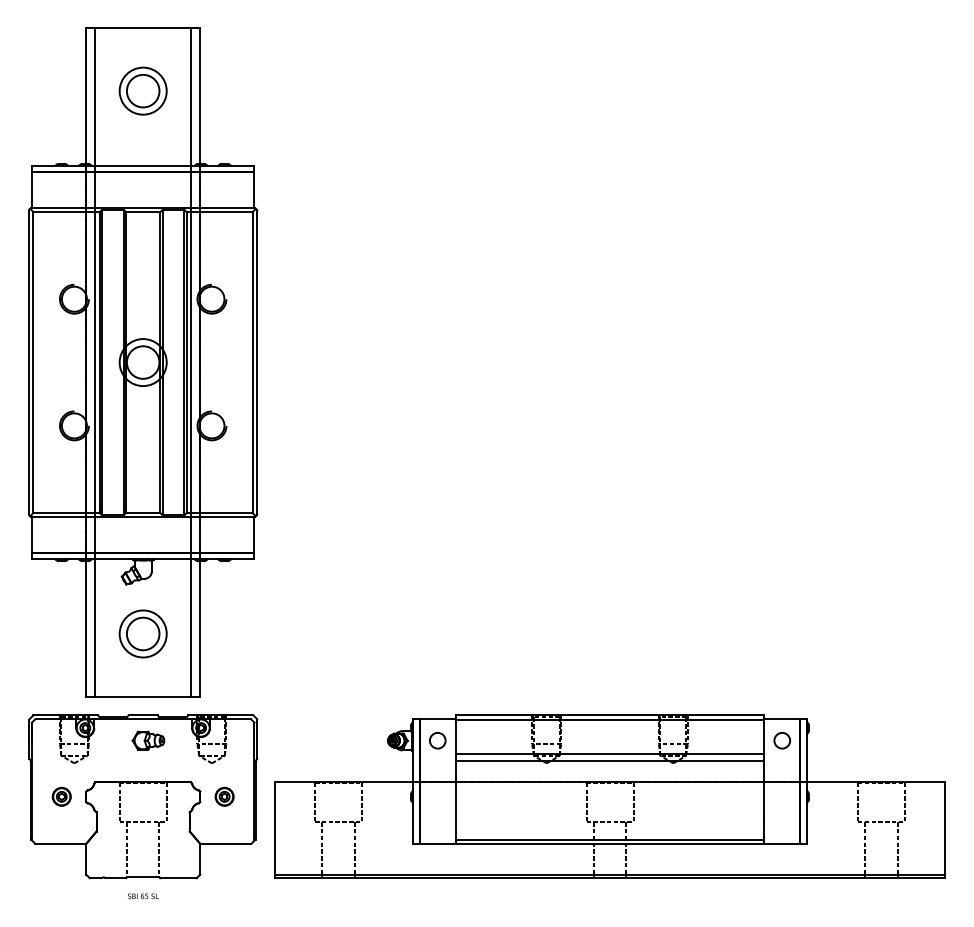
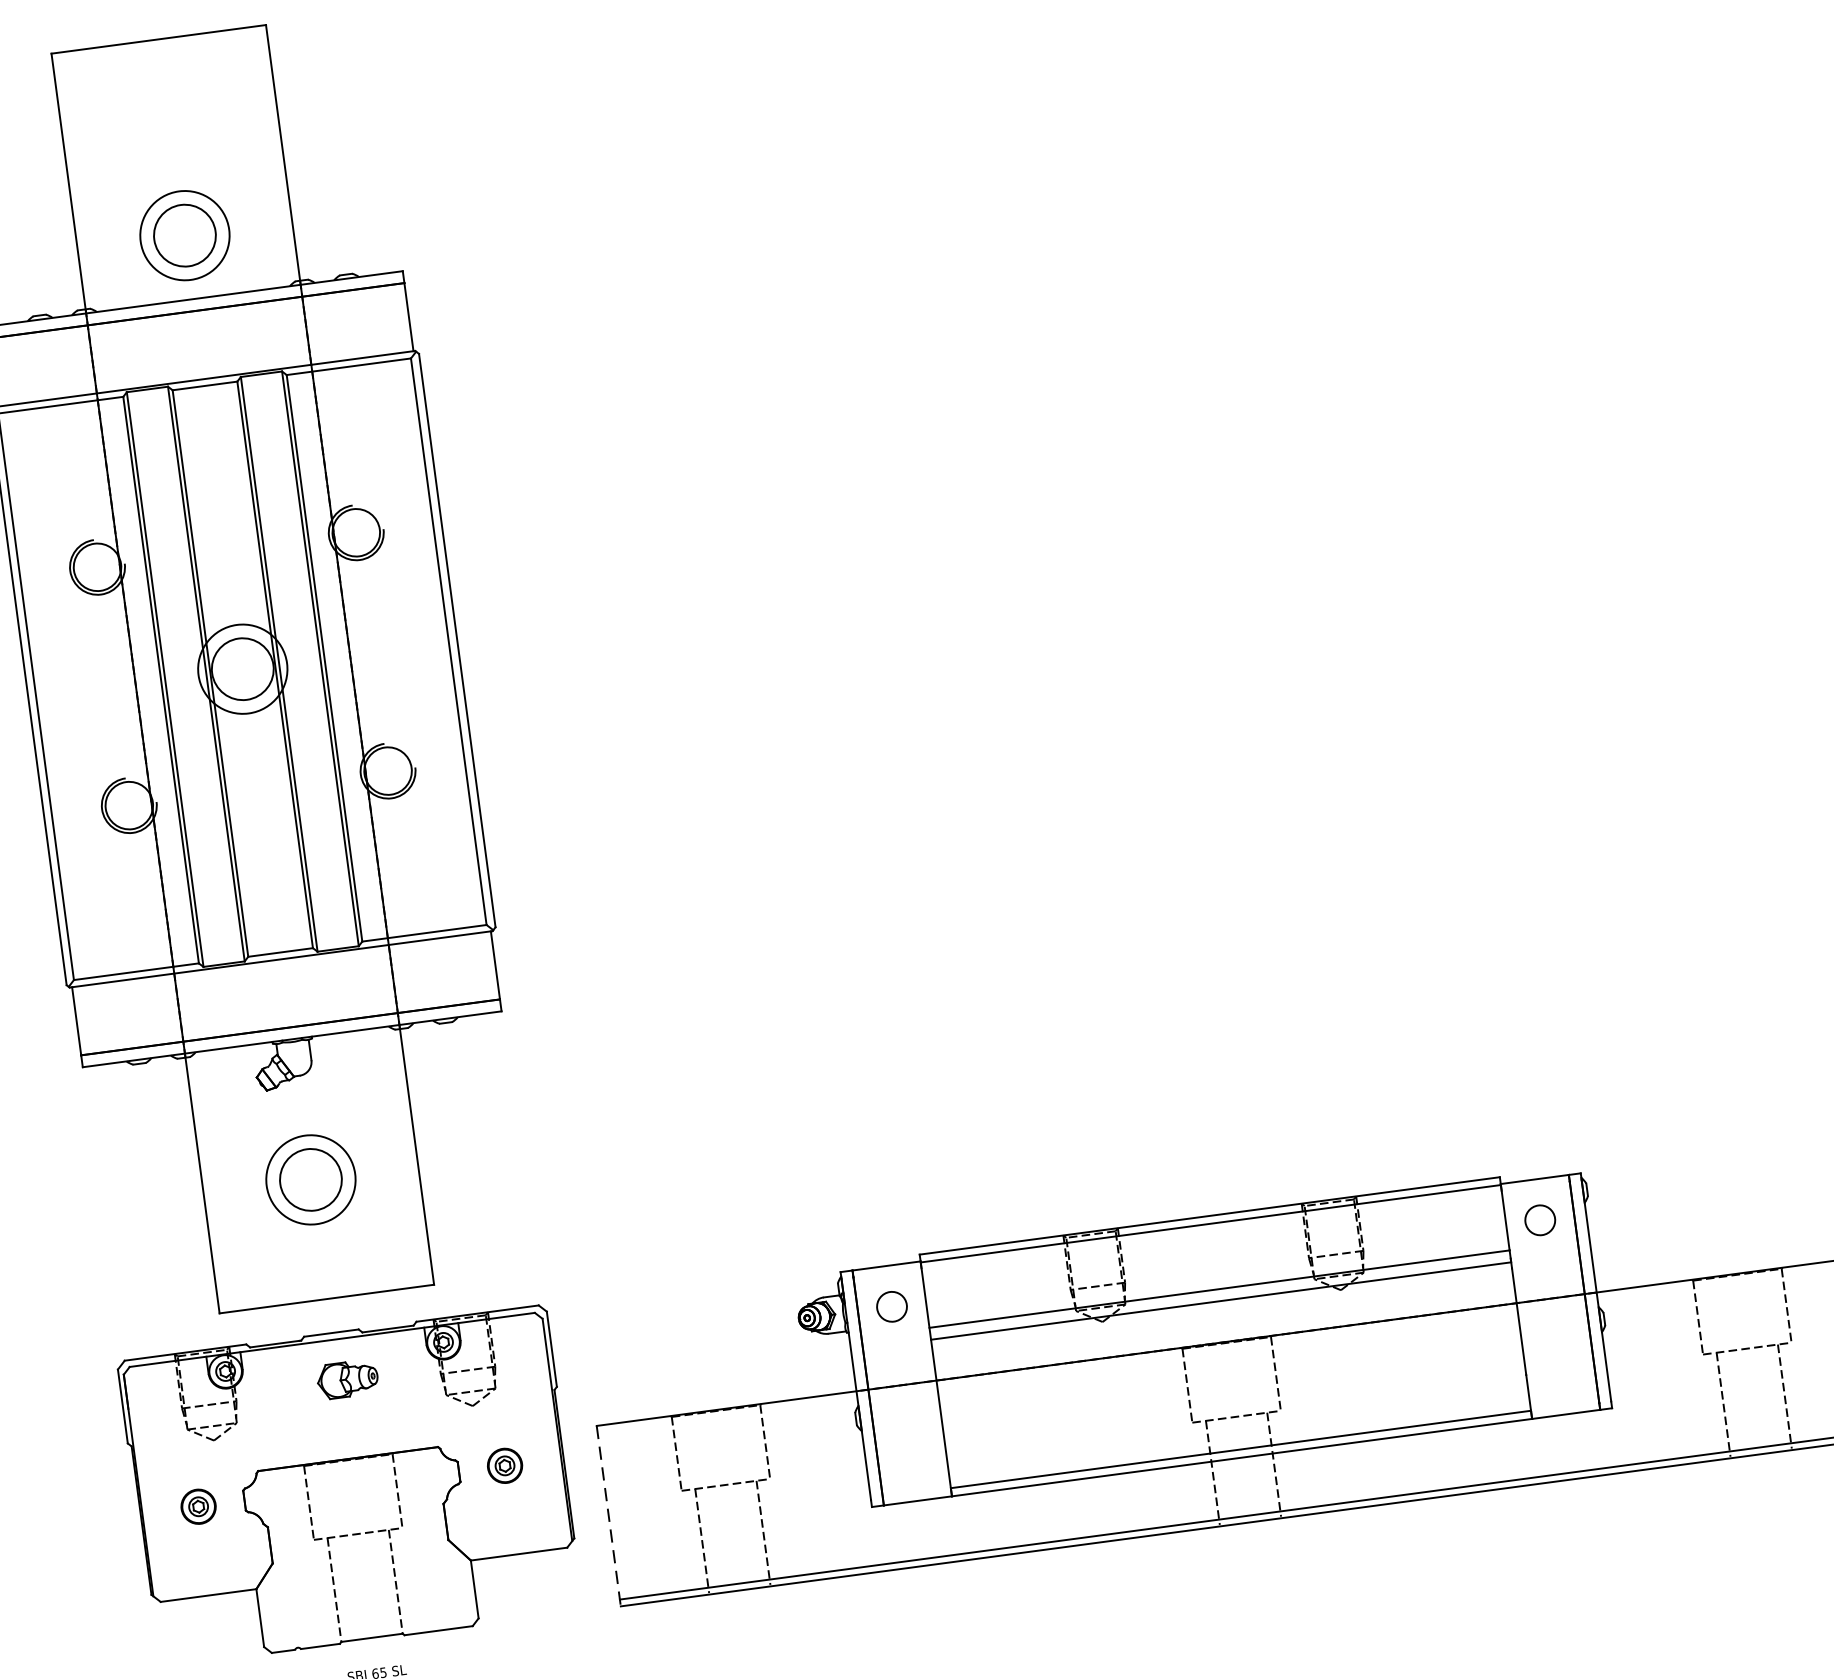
part: (142, 90) -> (183, 234), moved
line: (95, 362) -> (153, 681), removed
line: (190, 362) -> (331, 657), removed
line: (275, 830) -> (609, 1516), solid -> dashed

